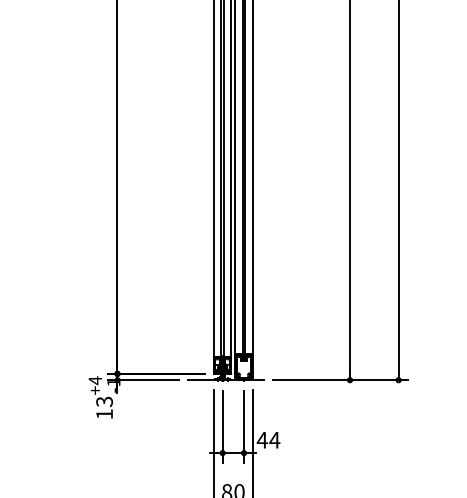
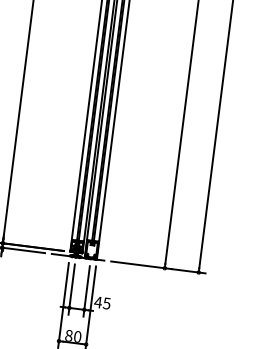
text: (274, 440) -> (106, 303), 44 -> 45

